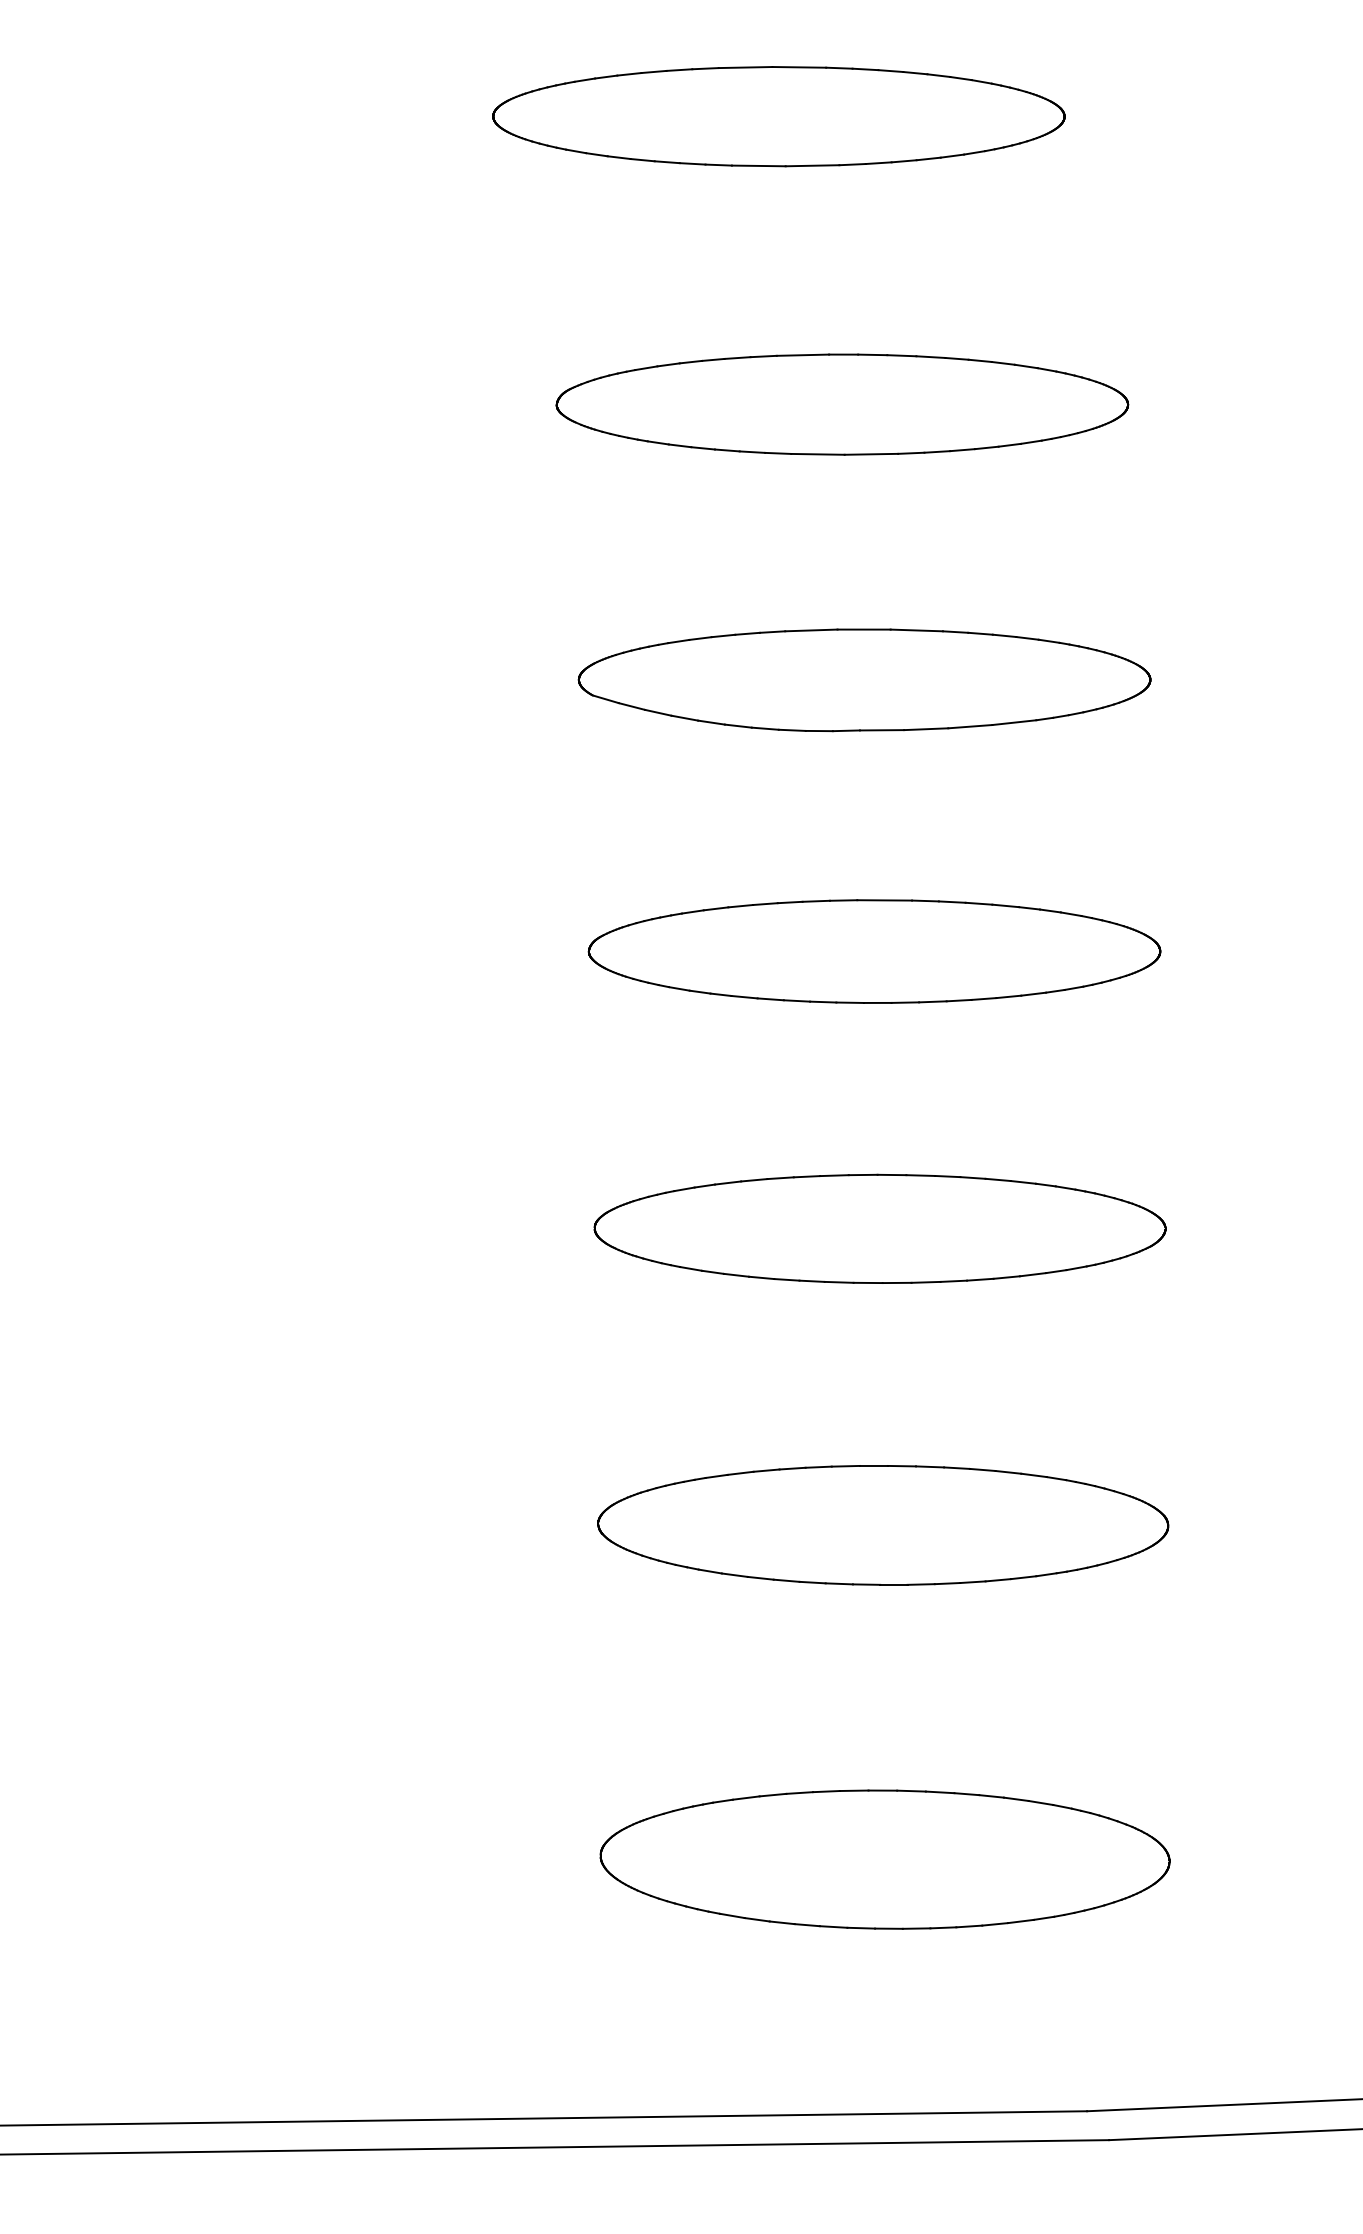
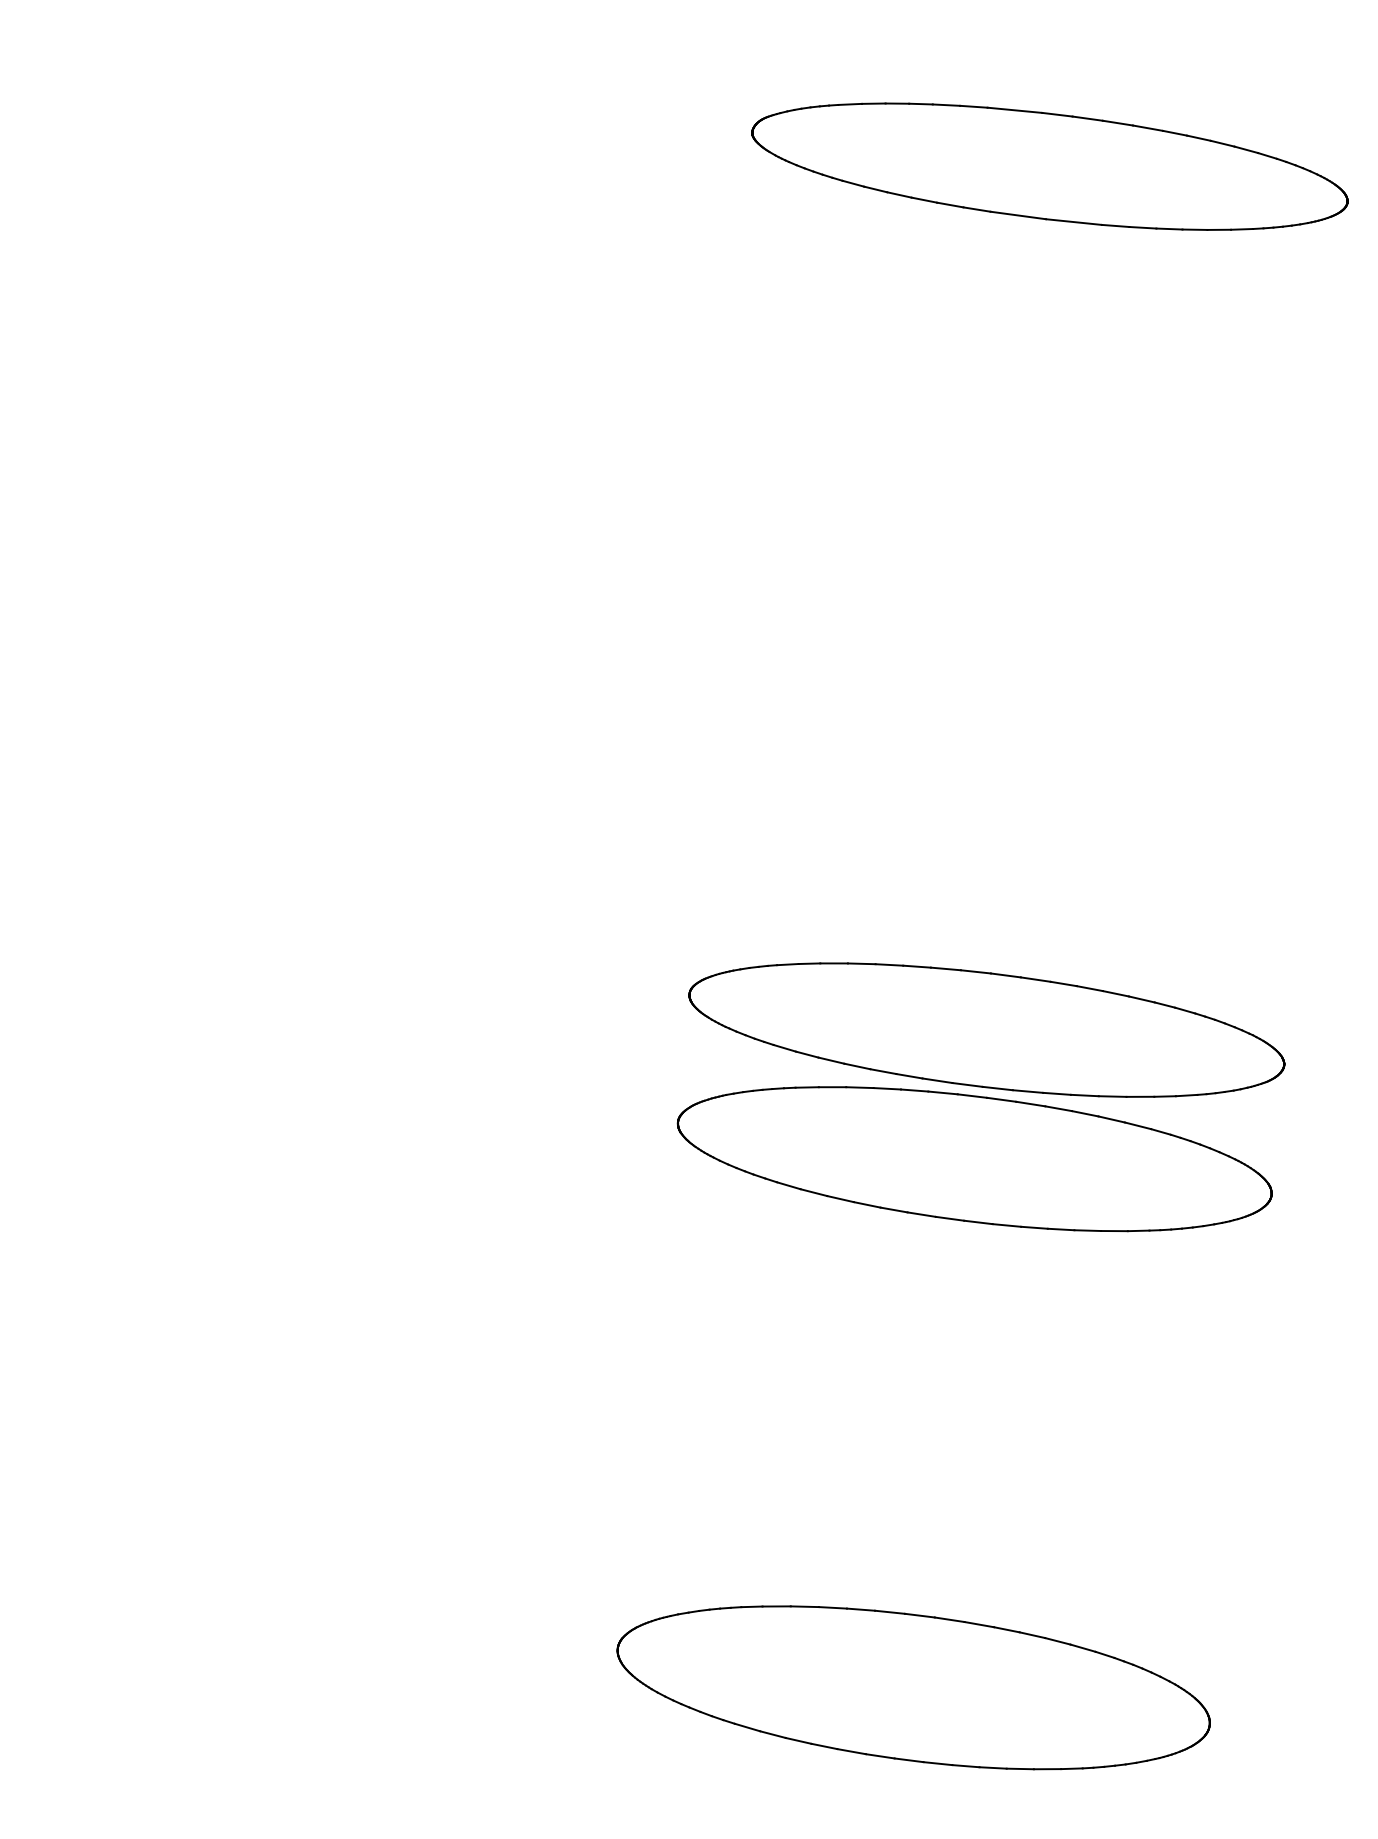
part: (864, 680) -> (1038, 456), removed
part: (874, 951) -> (1015, 740), removed
part: (883, 1525) -> (974, 1159), moved

